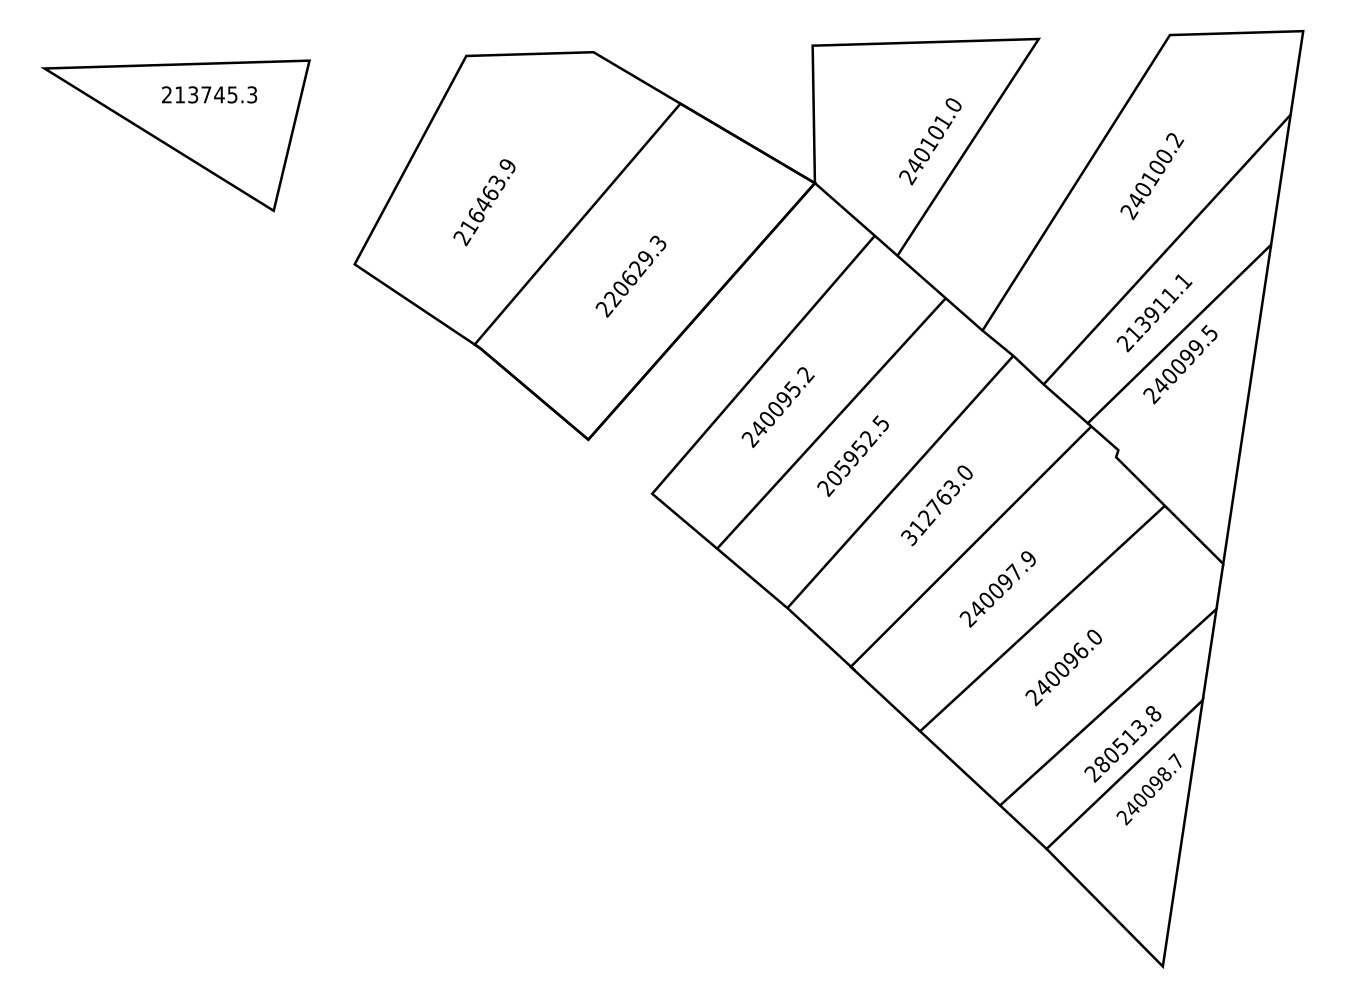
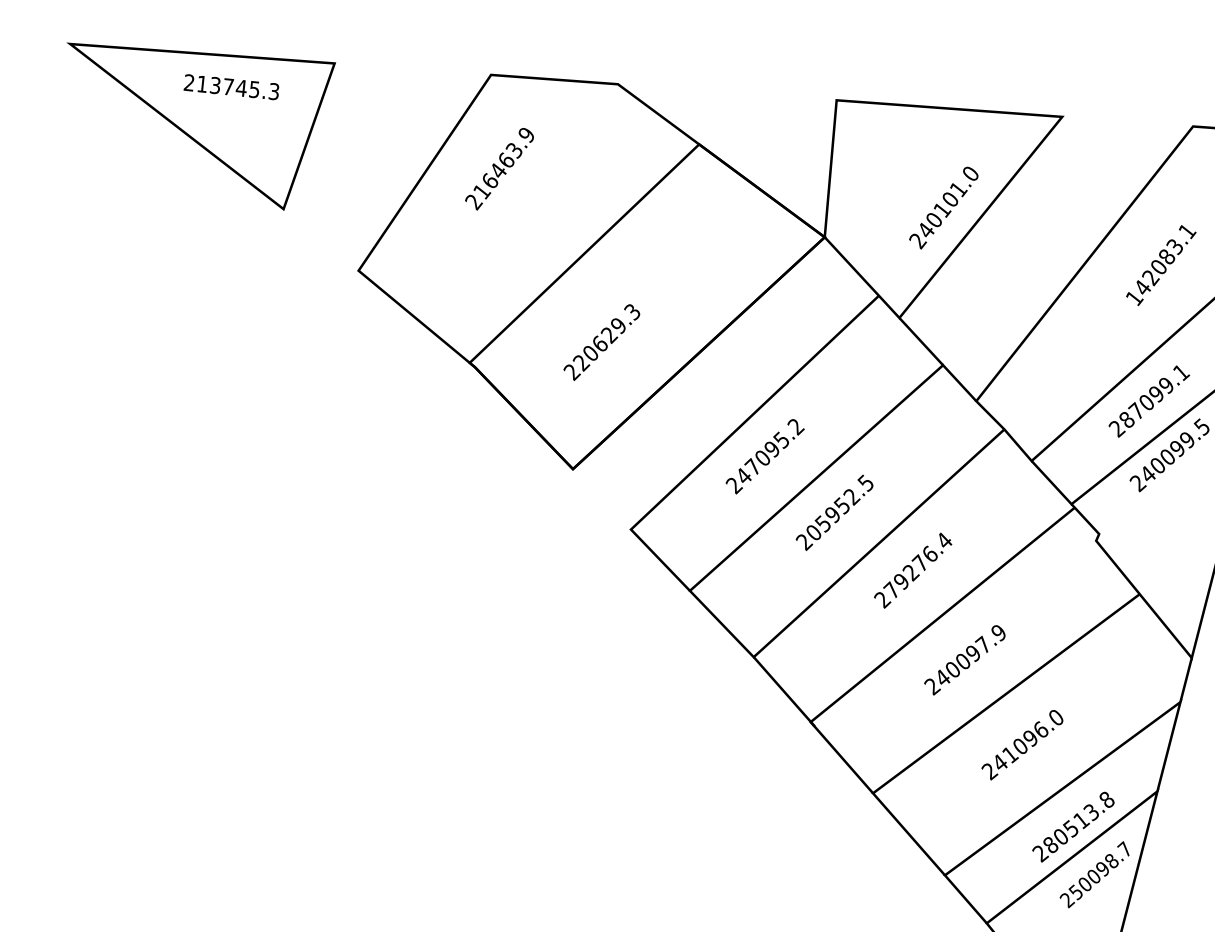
text: (1151, 176) -> (1160, 265), 240100.2 -> 142083.1
text: (484, 202) -> (499, 168), moved
text: (630, 276) -> (601, 342), moved
text: (1152, 314) -> (1147, 402), 213911.1 -> 287099.1
text: (766, 418) -> (752, 466), 240095.2 -> 247095.2
text: (936, 505) -> (912, 570), 312763.0 -> 279276.4
text: (1052, 679) -> (1010, 755), 240096.0 -> 241096.0
text: (1131, 808) -> (1075, 891), 240098.7 -> 250098.7

